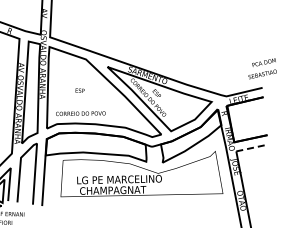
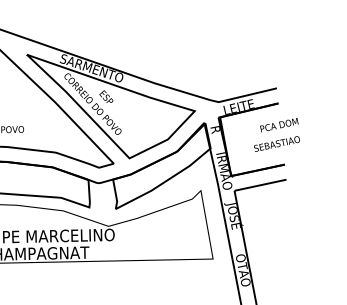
text: (262, 68) -> (276, 134), moved
line: (252, 147) -> (260, 184), dashed -> solid

